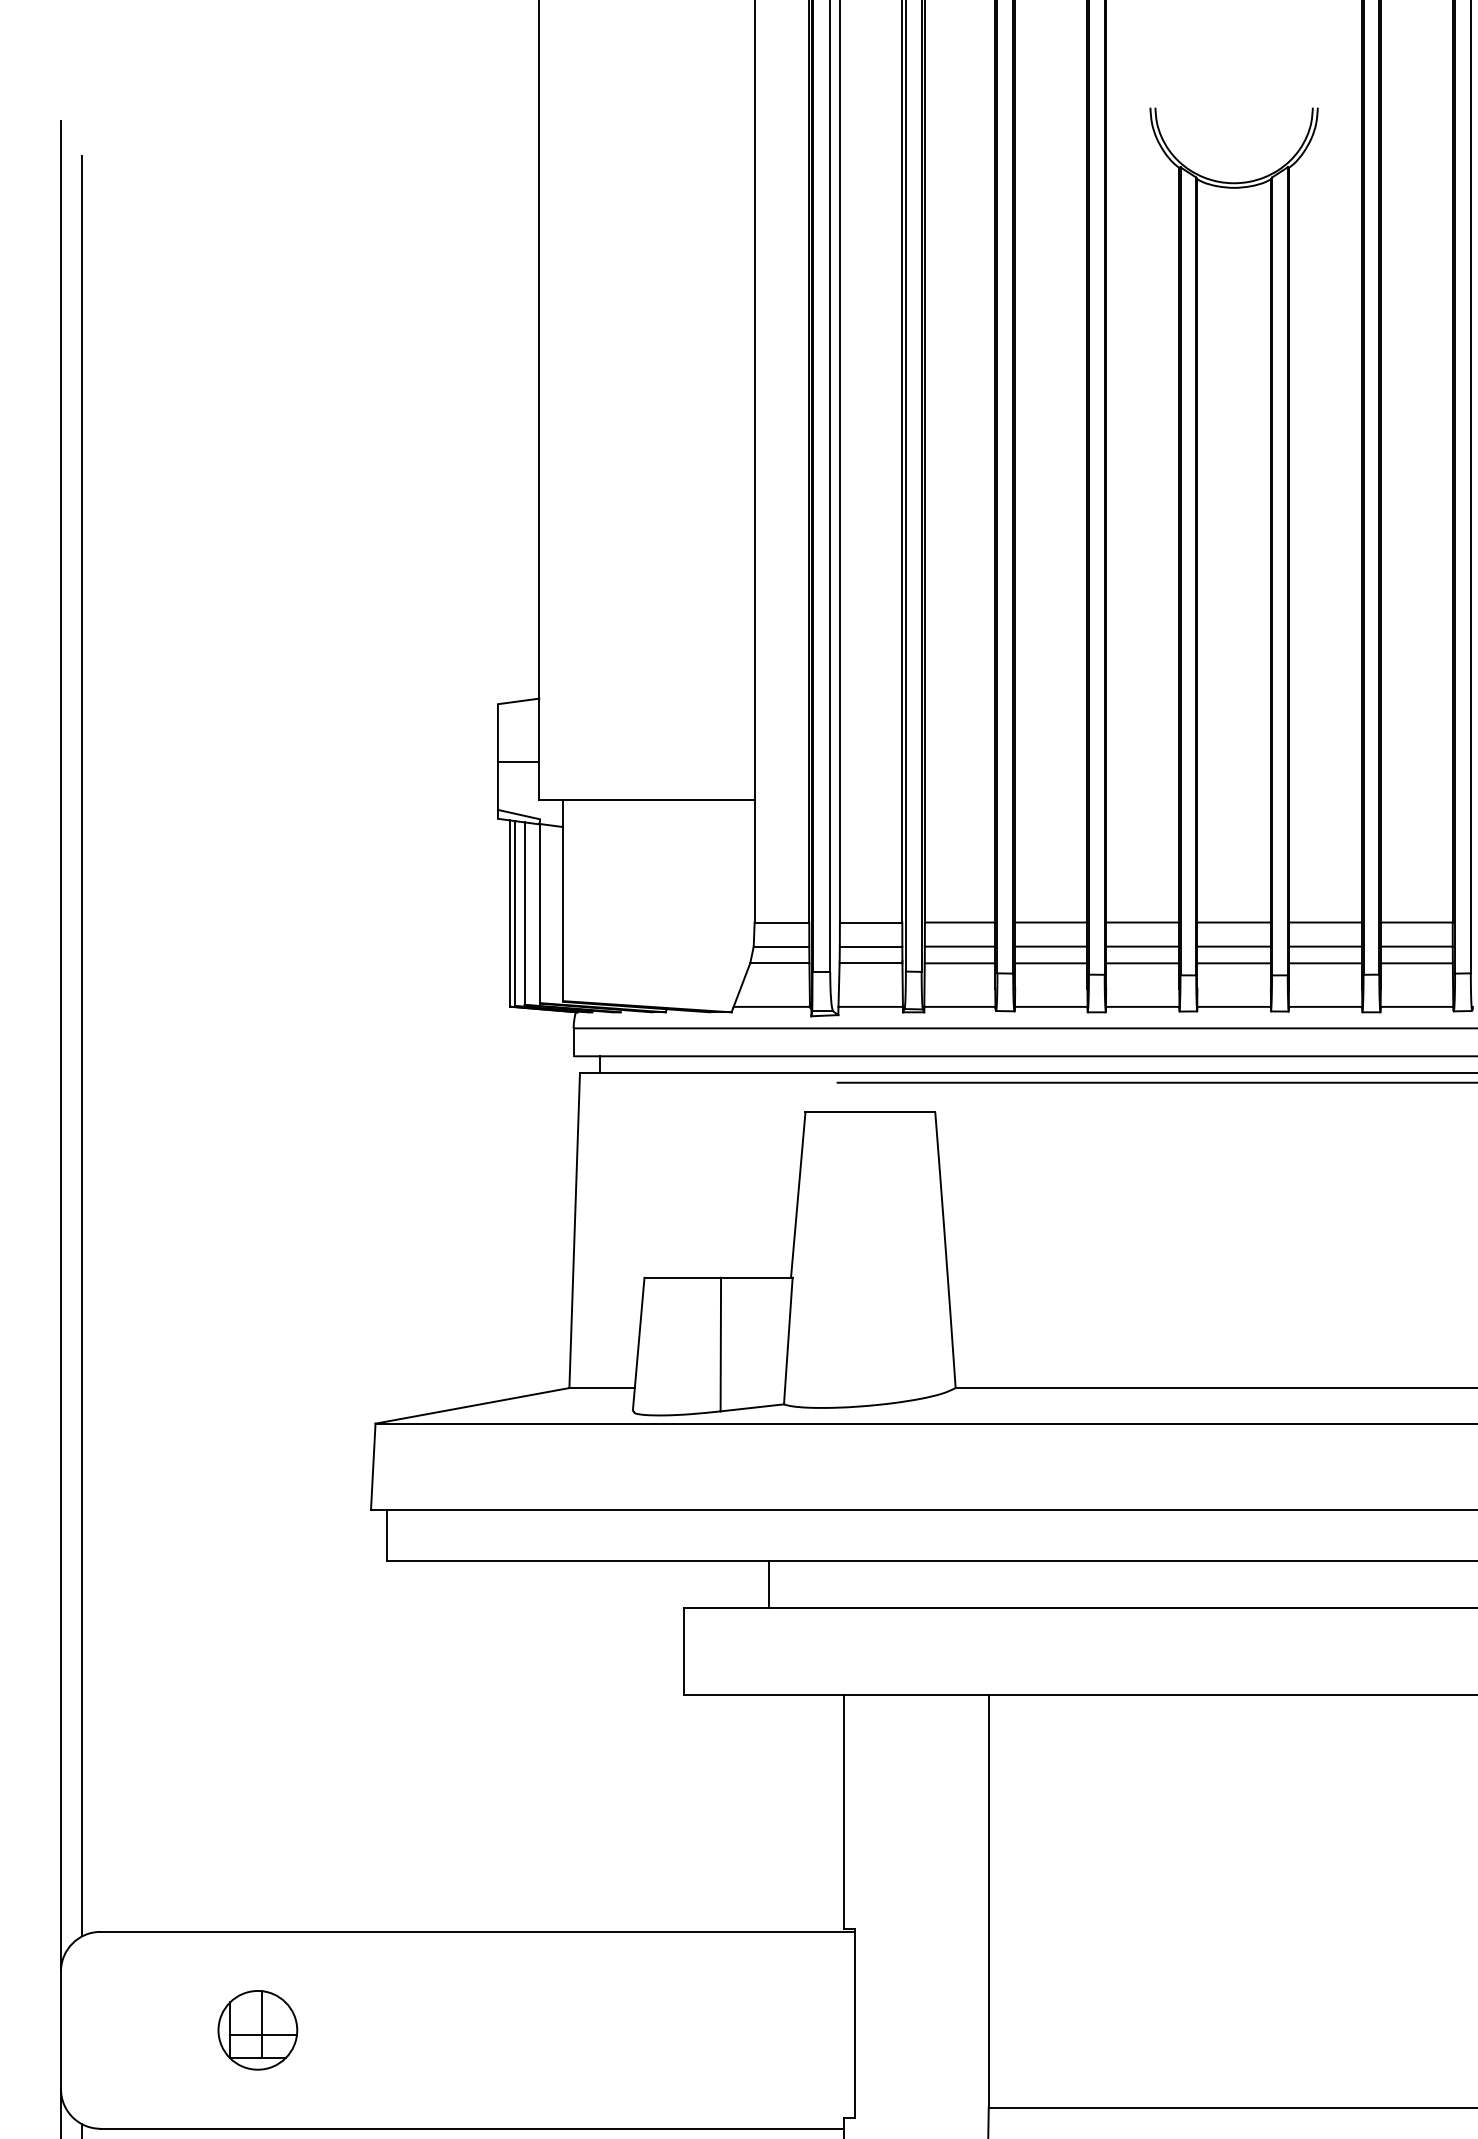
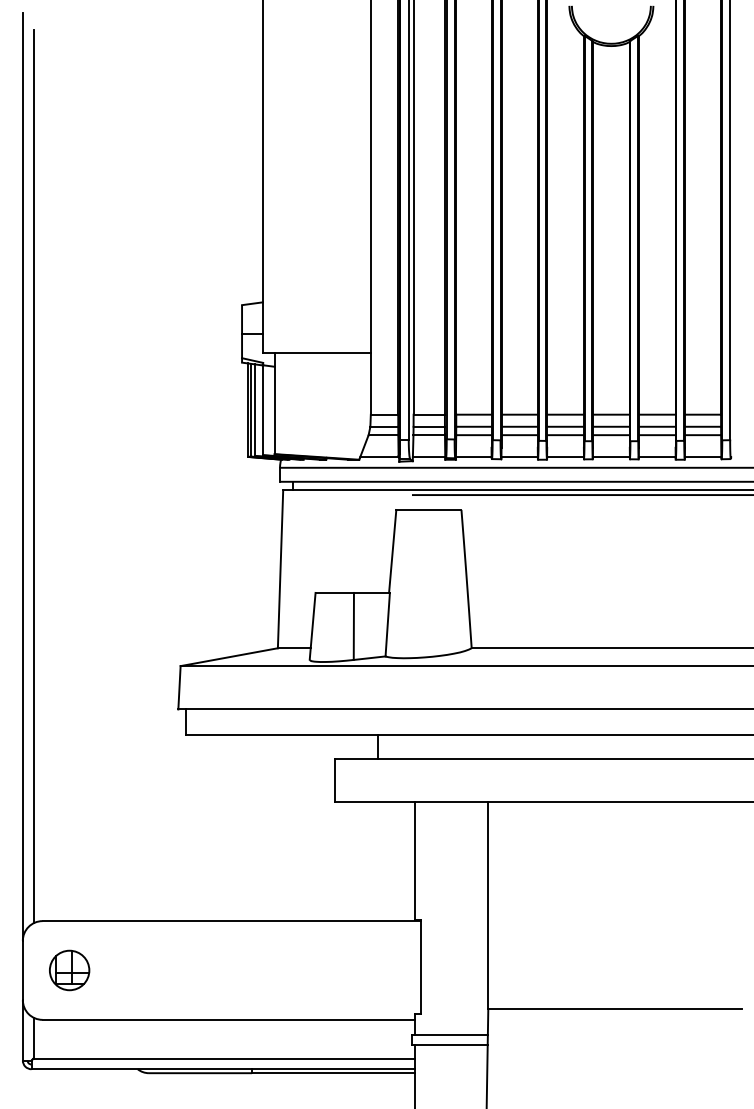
part: (257, 2030) -> (69, 970), moved

